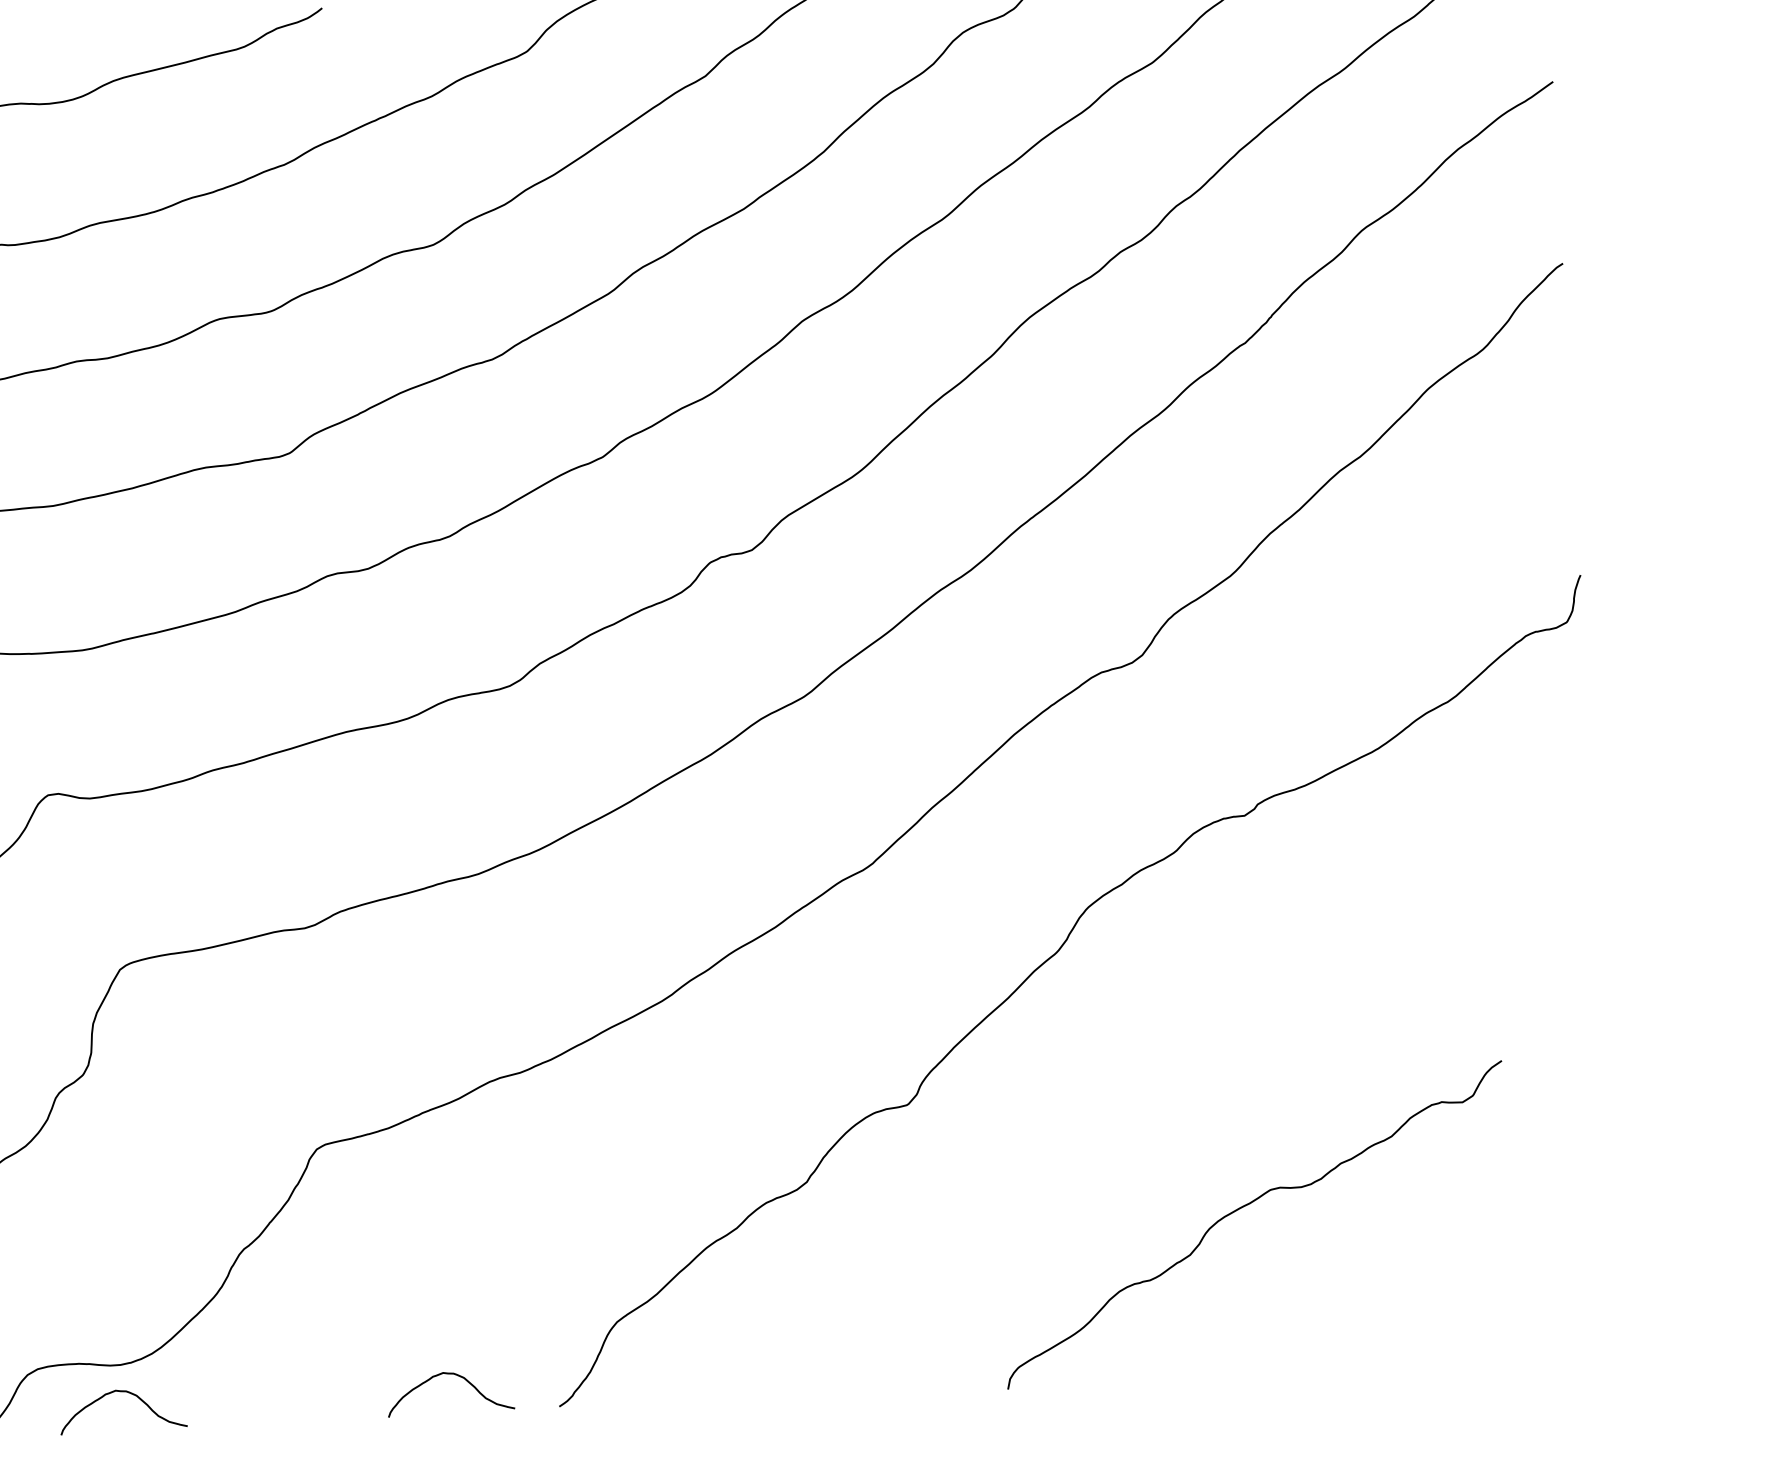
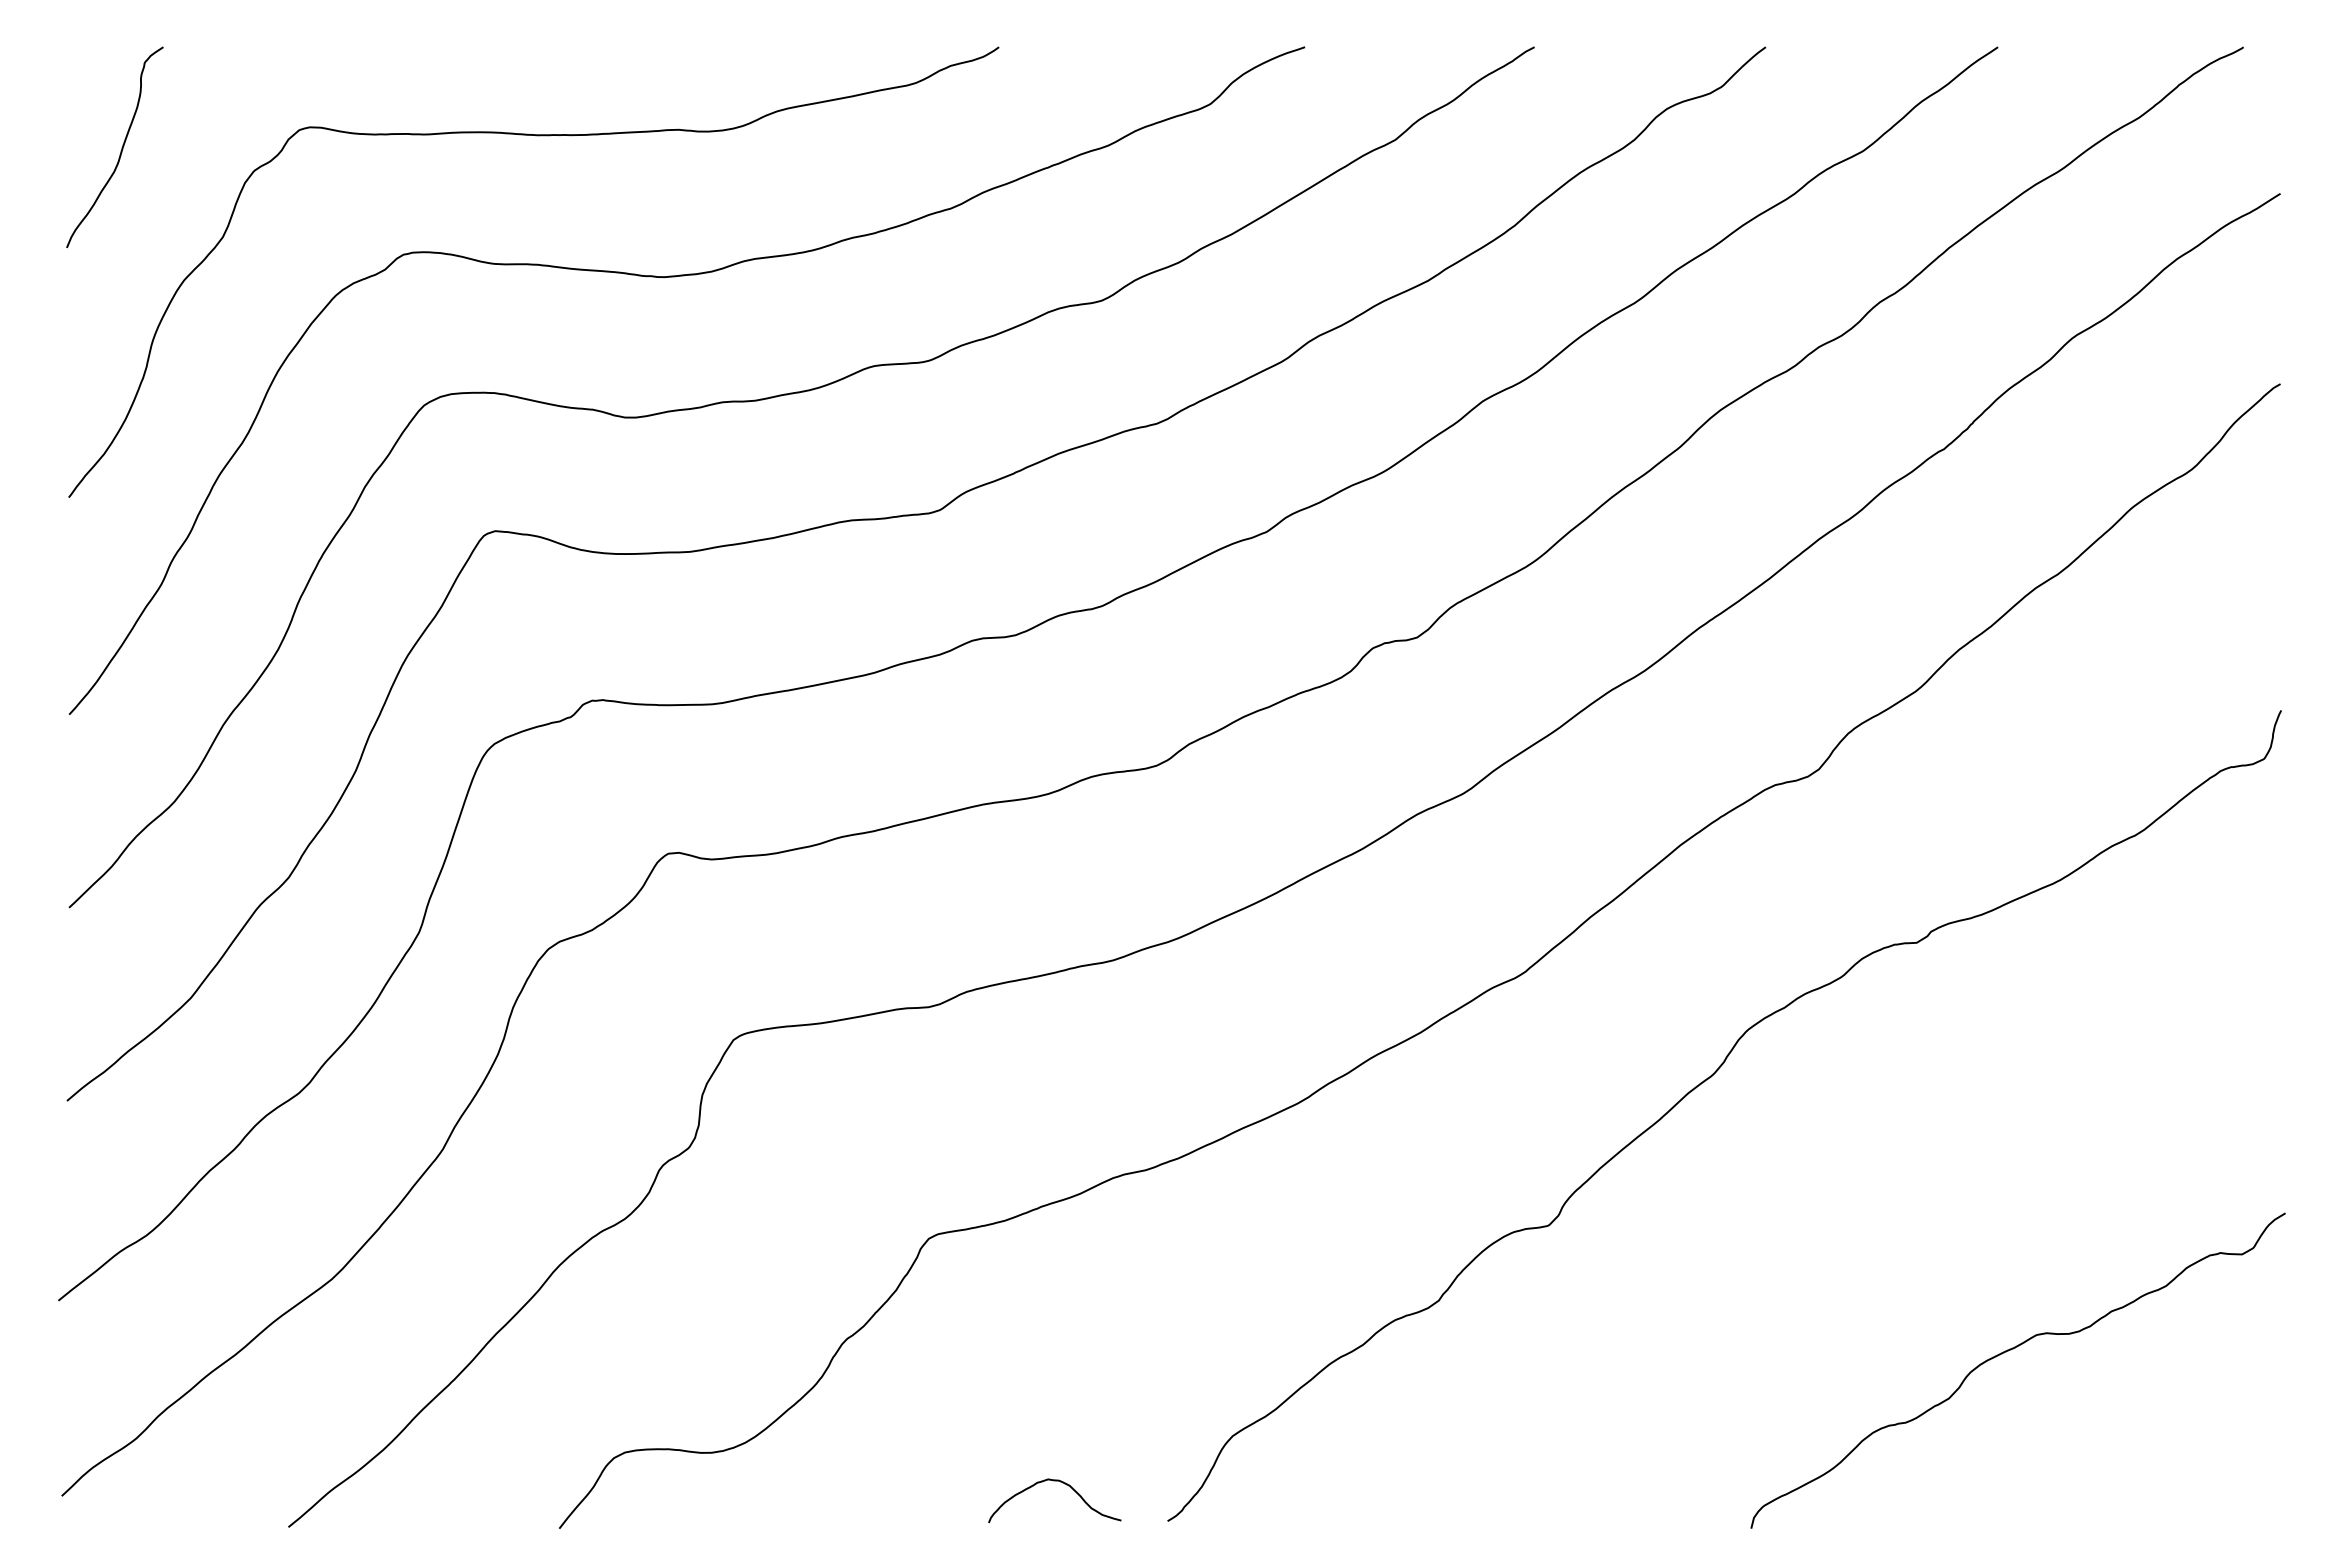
curve: (1244, 1207) -> (2008, 1351), moved
curve: (129, 1393) -> (719, 1483), removed

